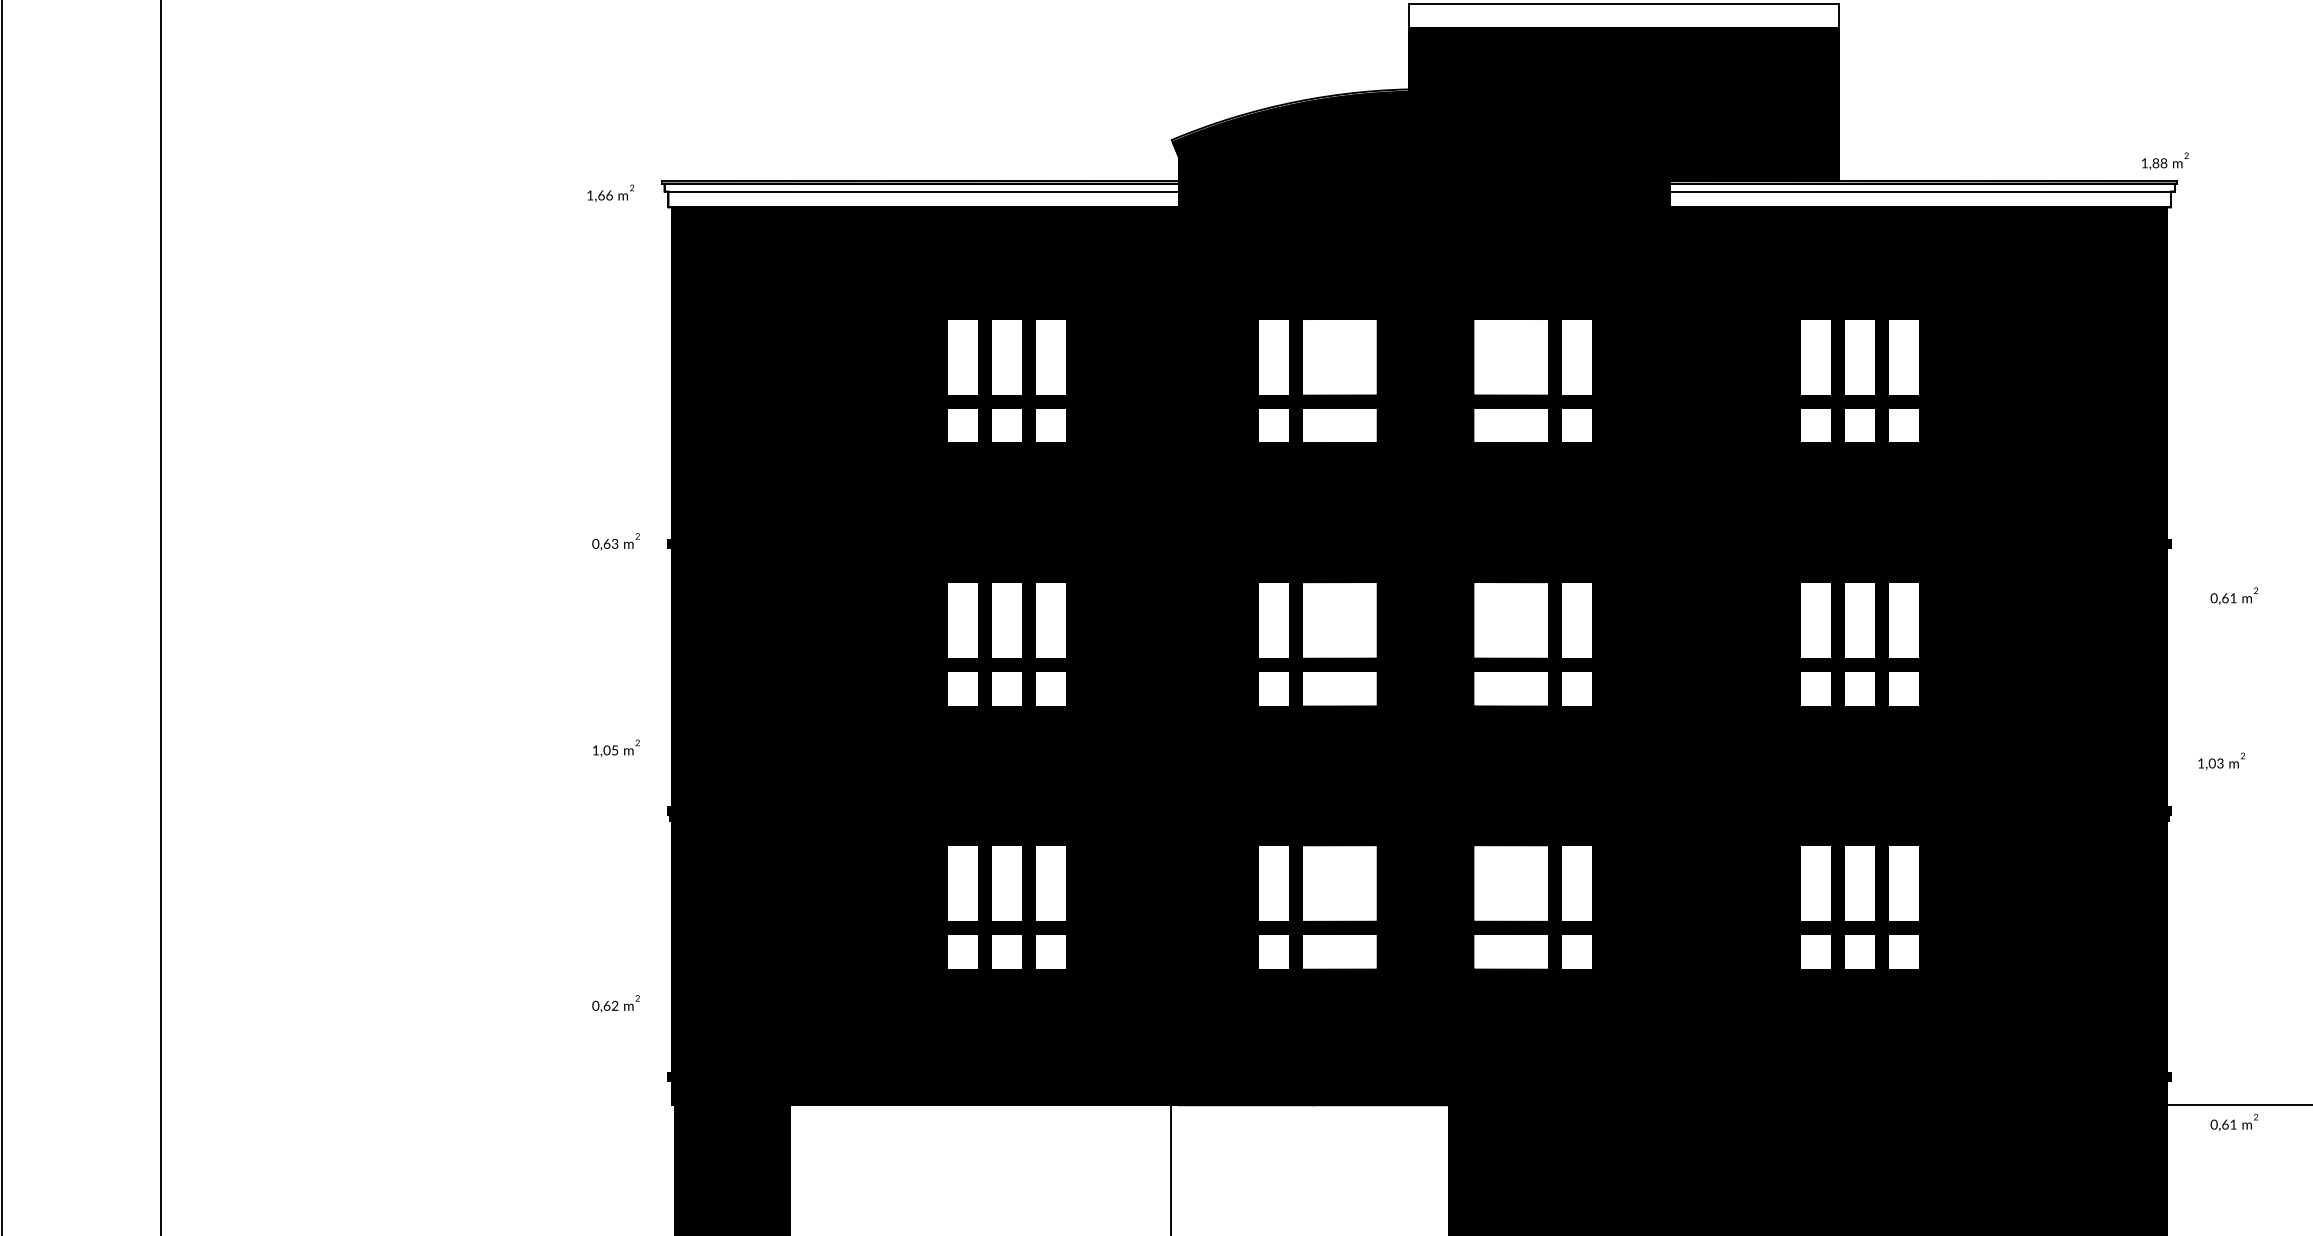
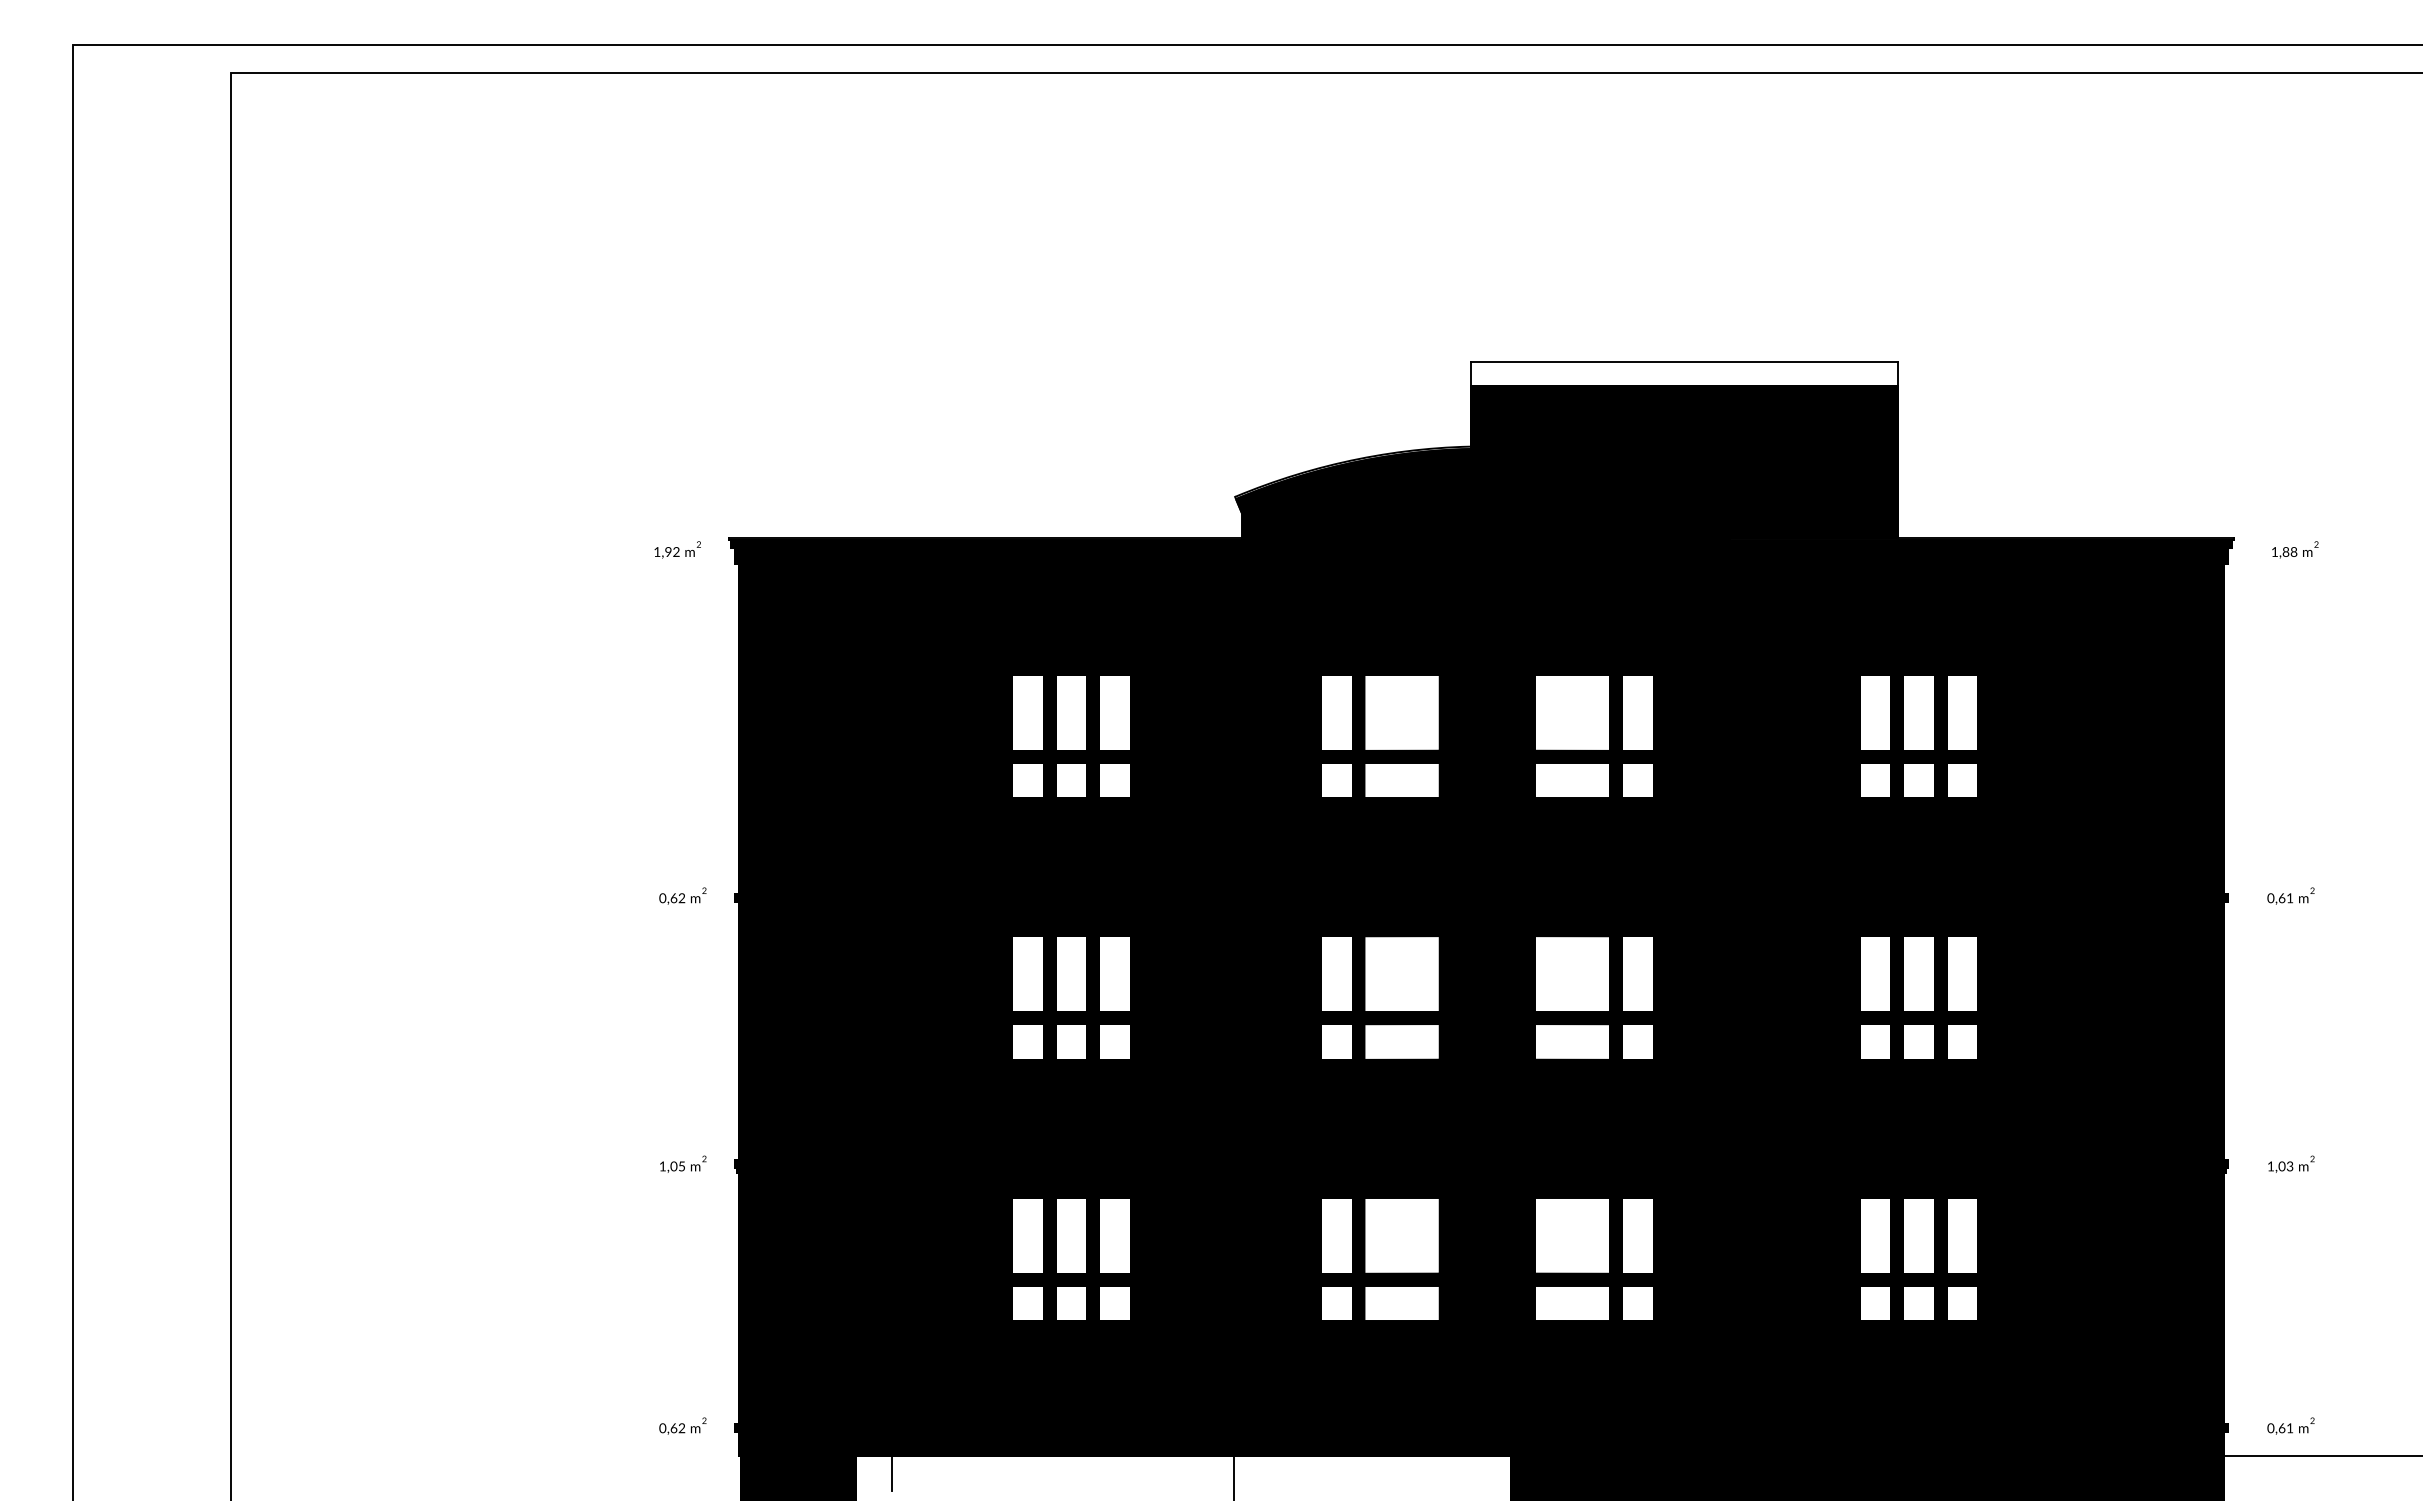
text: (2165, 160) -> (2295, 549), moved
text: (605, 194) -> (672, 551), 1,66 -> 1,92
fill: (921, 194) -> (986, 551), added
fill: (1921, 194) -> (1980, 551), added
text: (614, 546) -> (681, 900), 0,63 -> 0,62
text: (2233, 595) -> (2290, 895), moved
text: (616, 747) -> (683, 1163), moved
text: (2221, 760) -> (2291, 1163), moved
text: (615, 1003) -> (682, 1425), moved
text: (2233, 1121) -> (2290, 1425), moved
line: (825, 1122) -> (891, 1473), added

